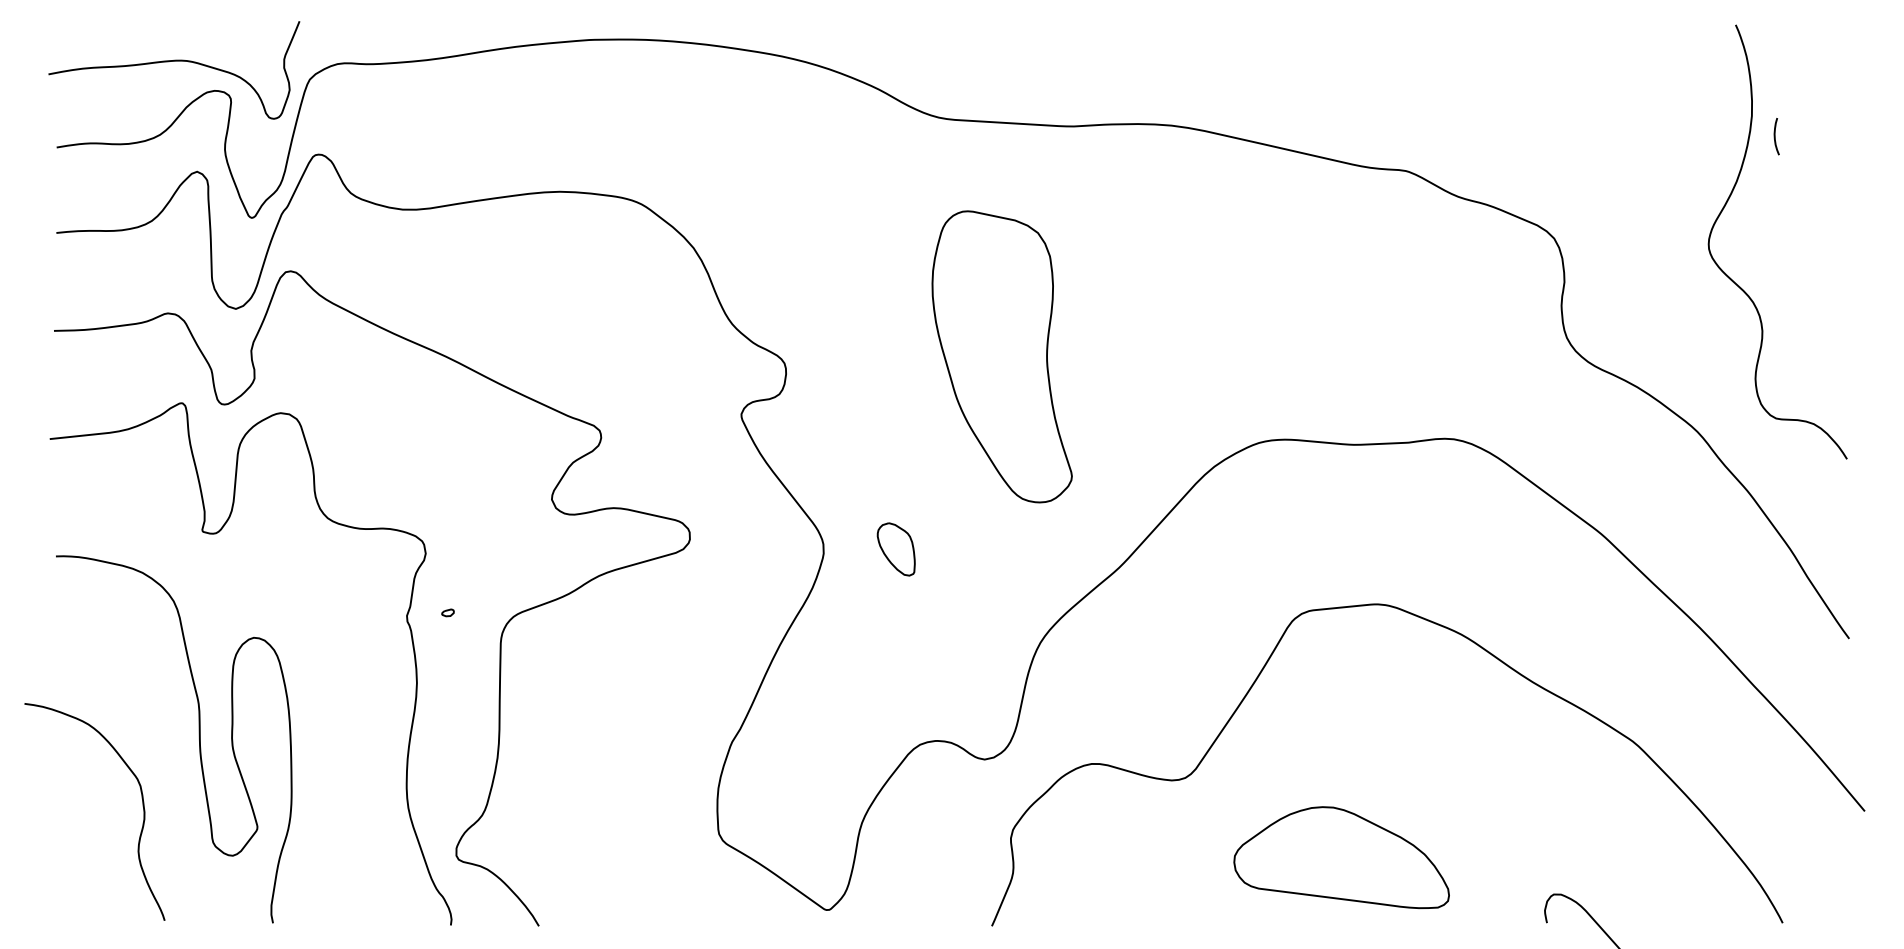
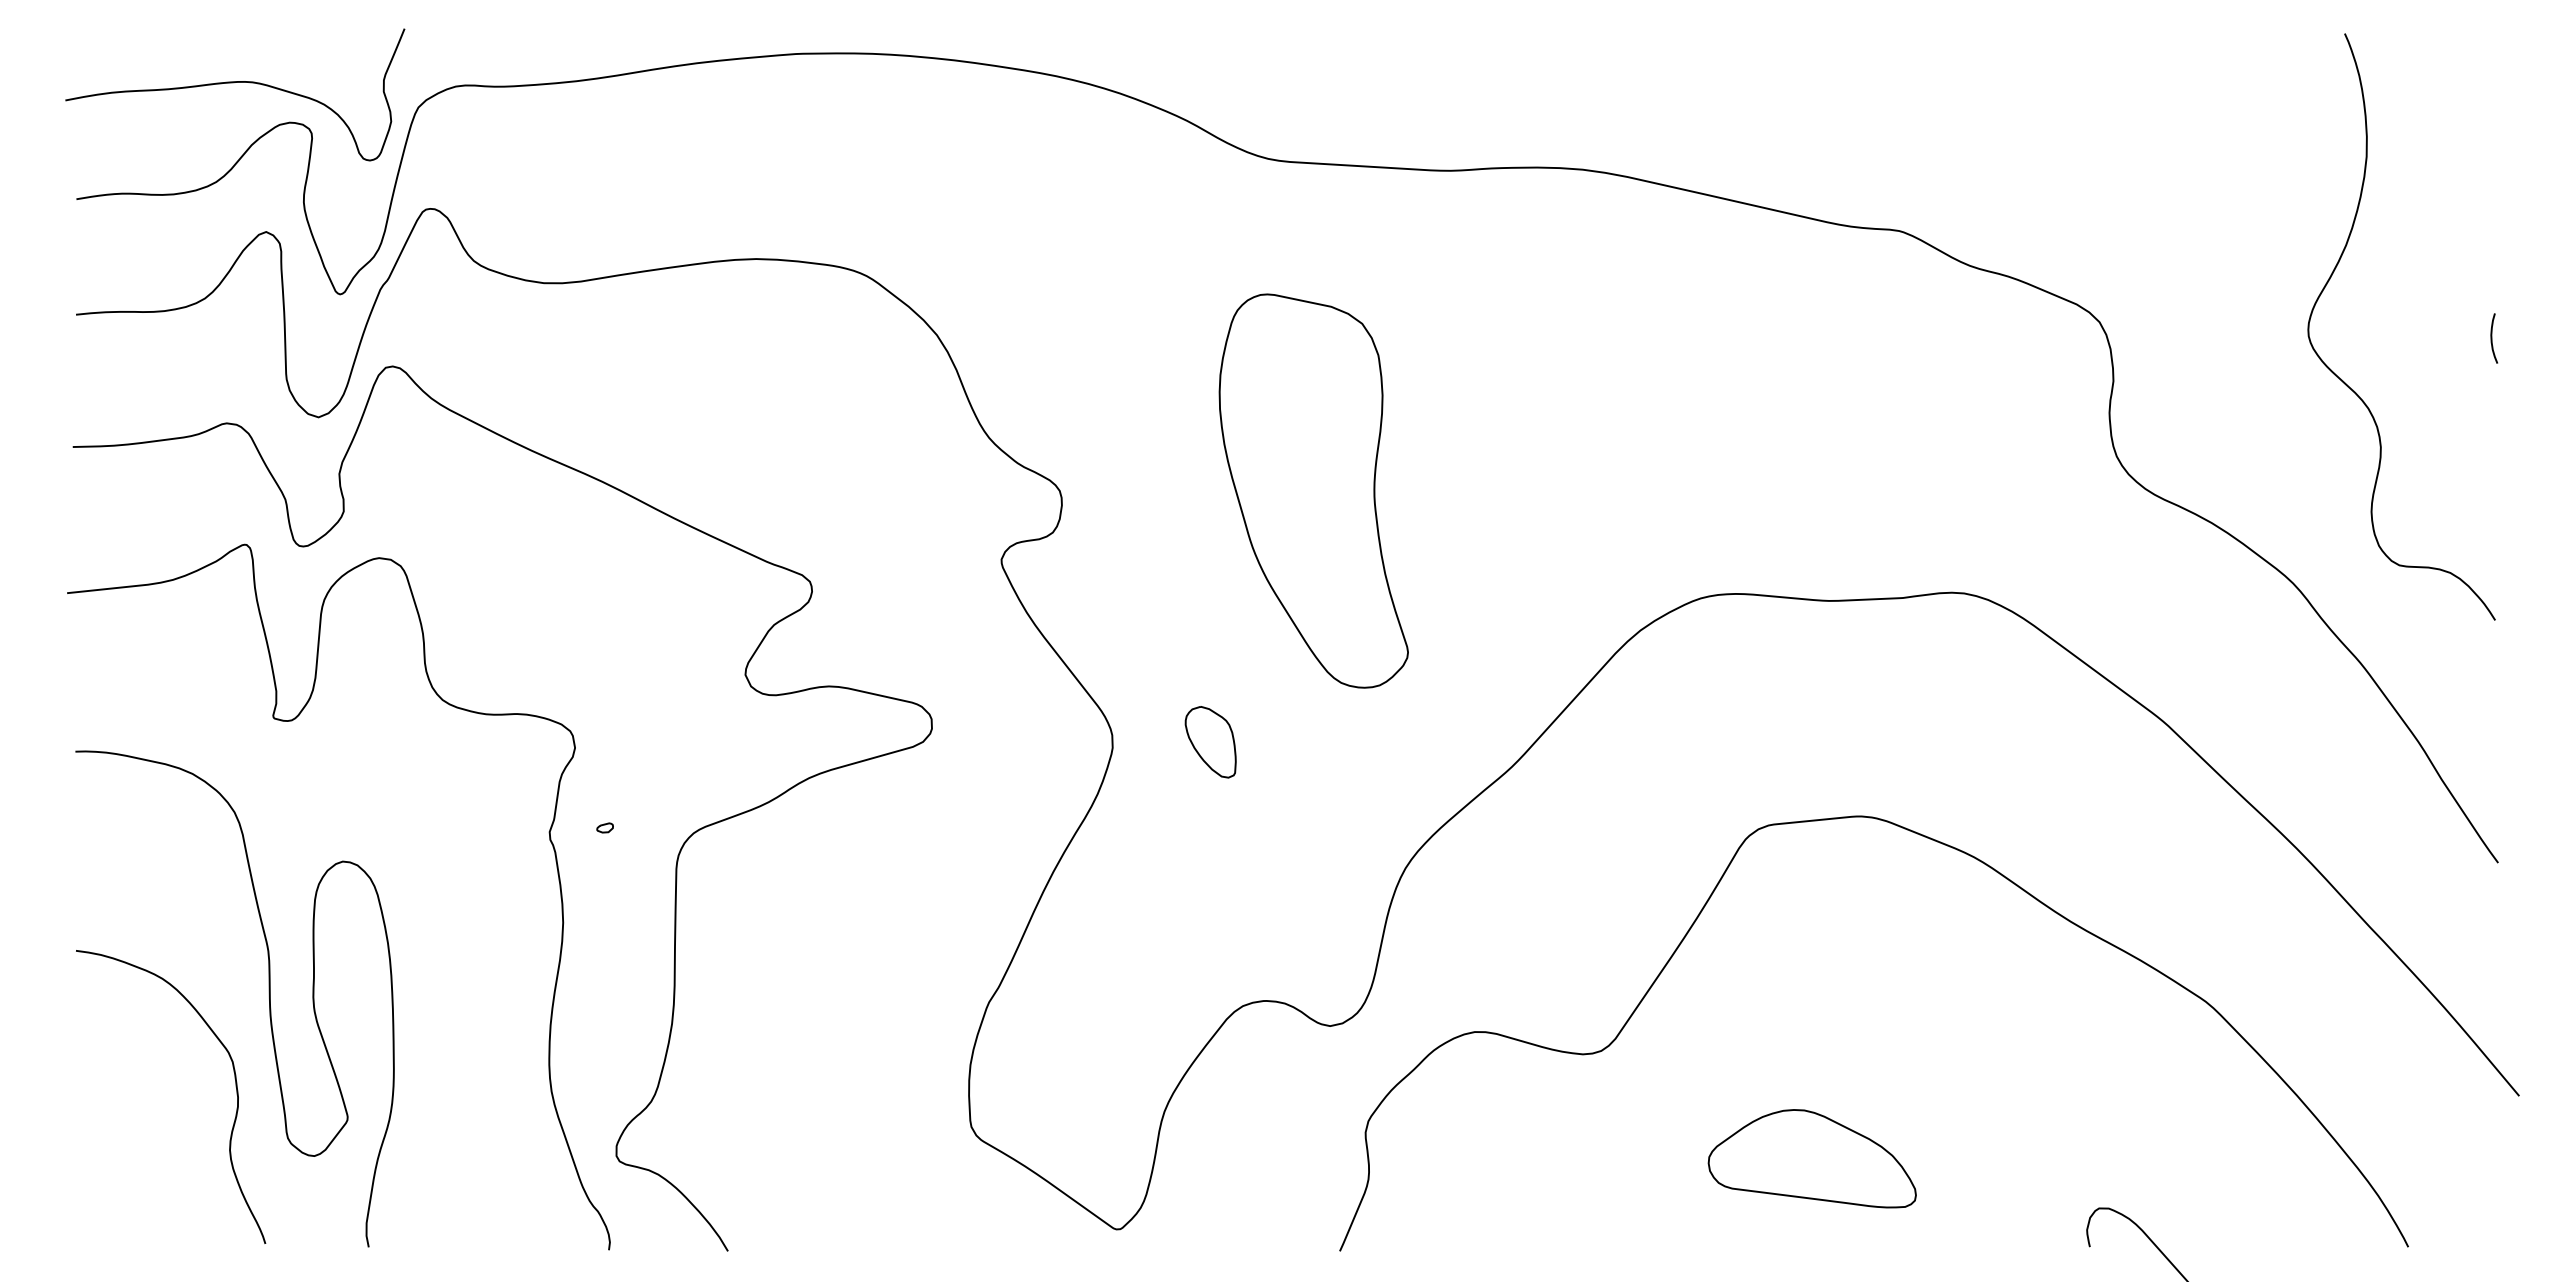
curve: (1775, 136) -> (2492, 338), moved
part: (1001, 356) -> (1313, 490), moved
curve: (142, 804) -> (235, 1086), moved
part: (1340, 857) -> (1811, 1158), size x0.71

